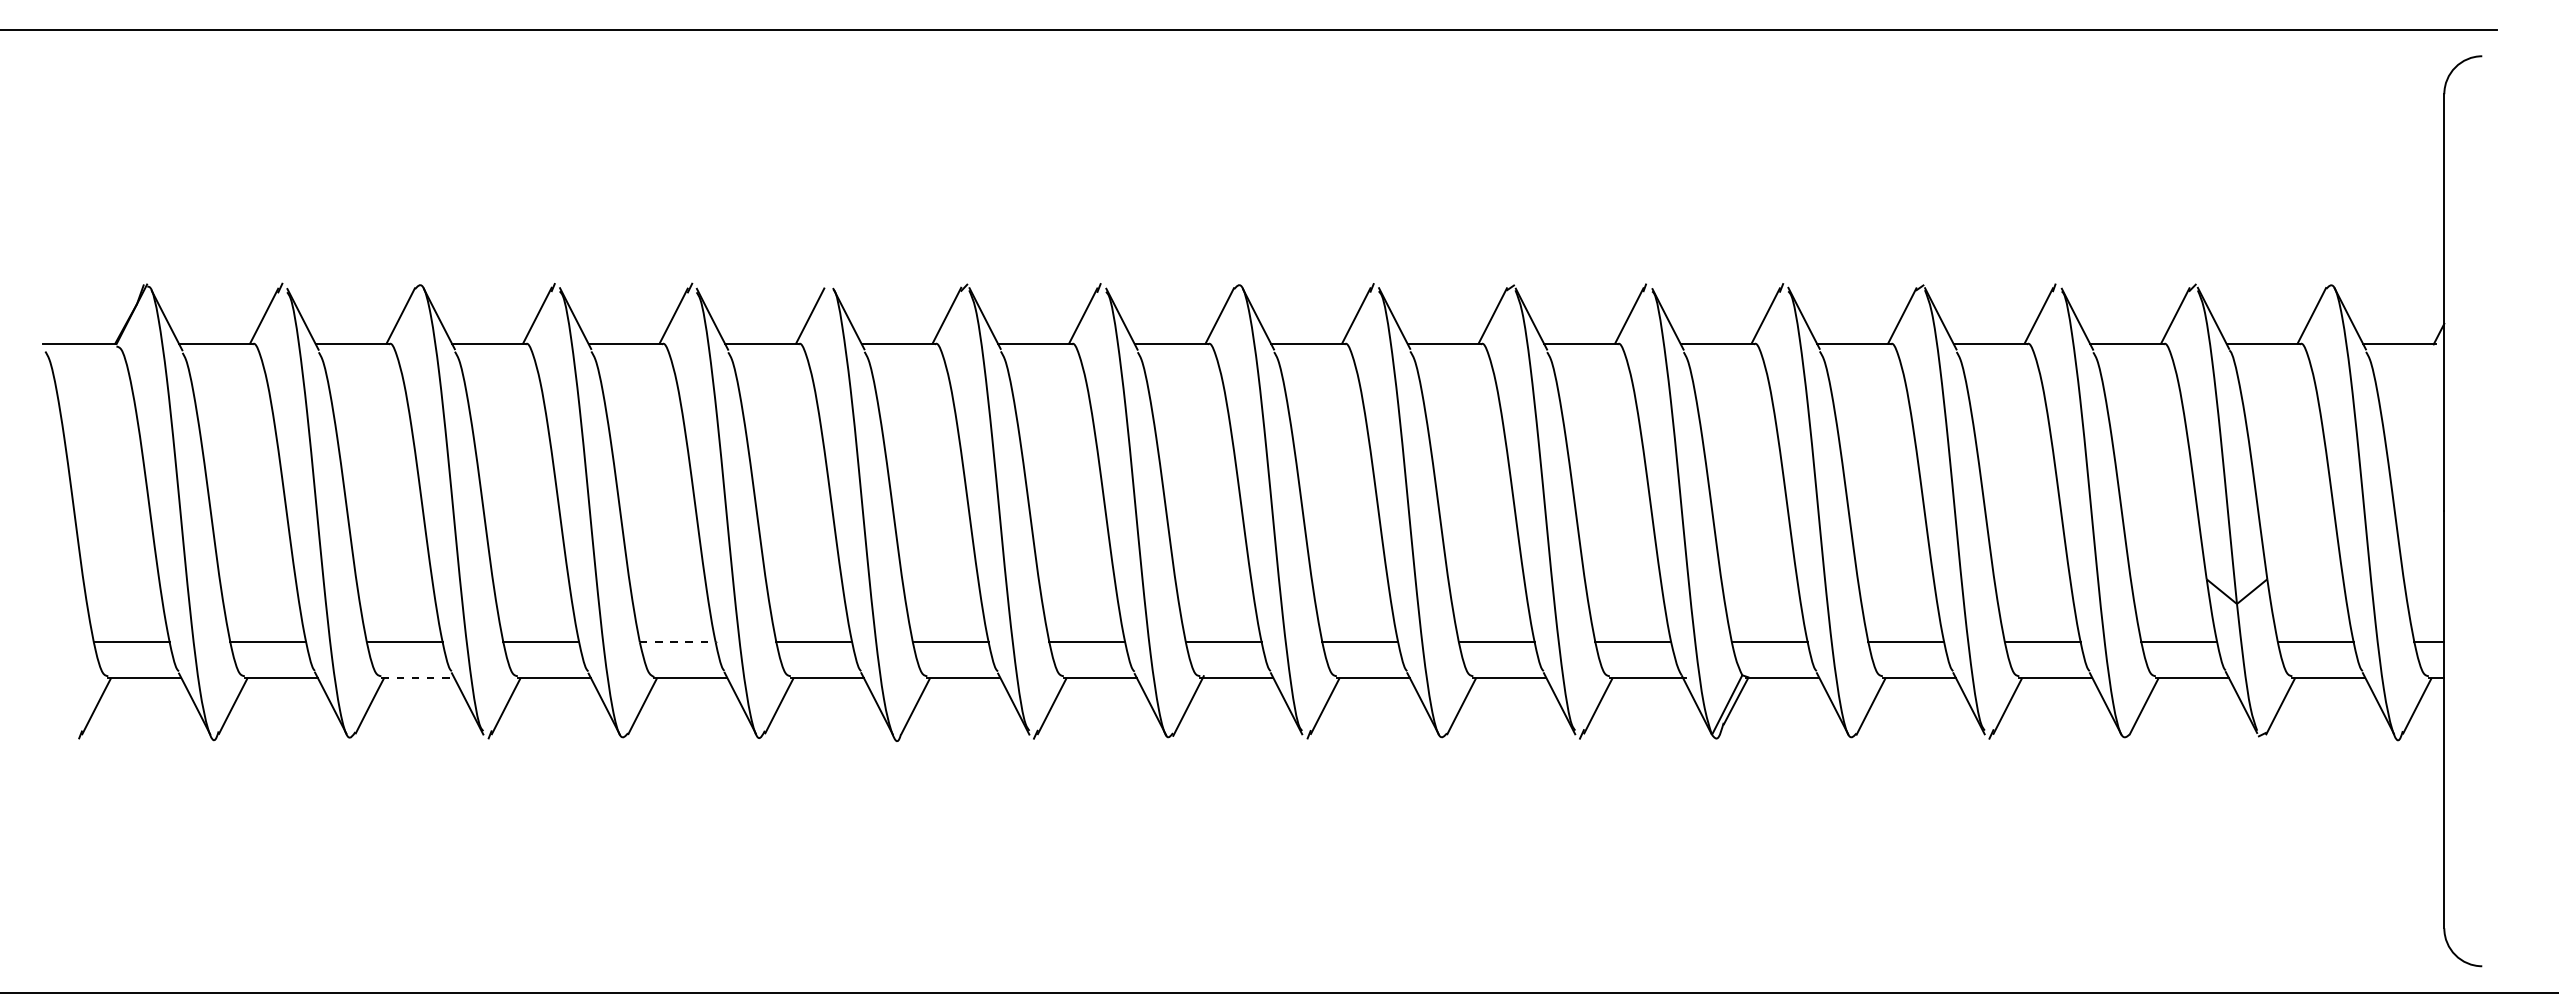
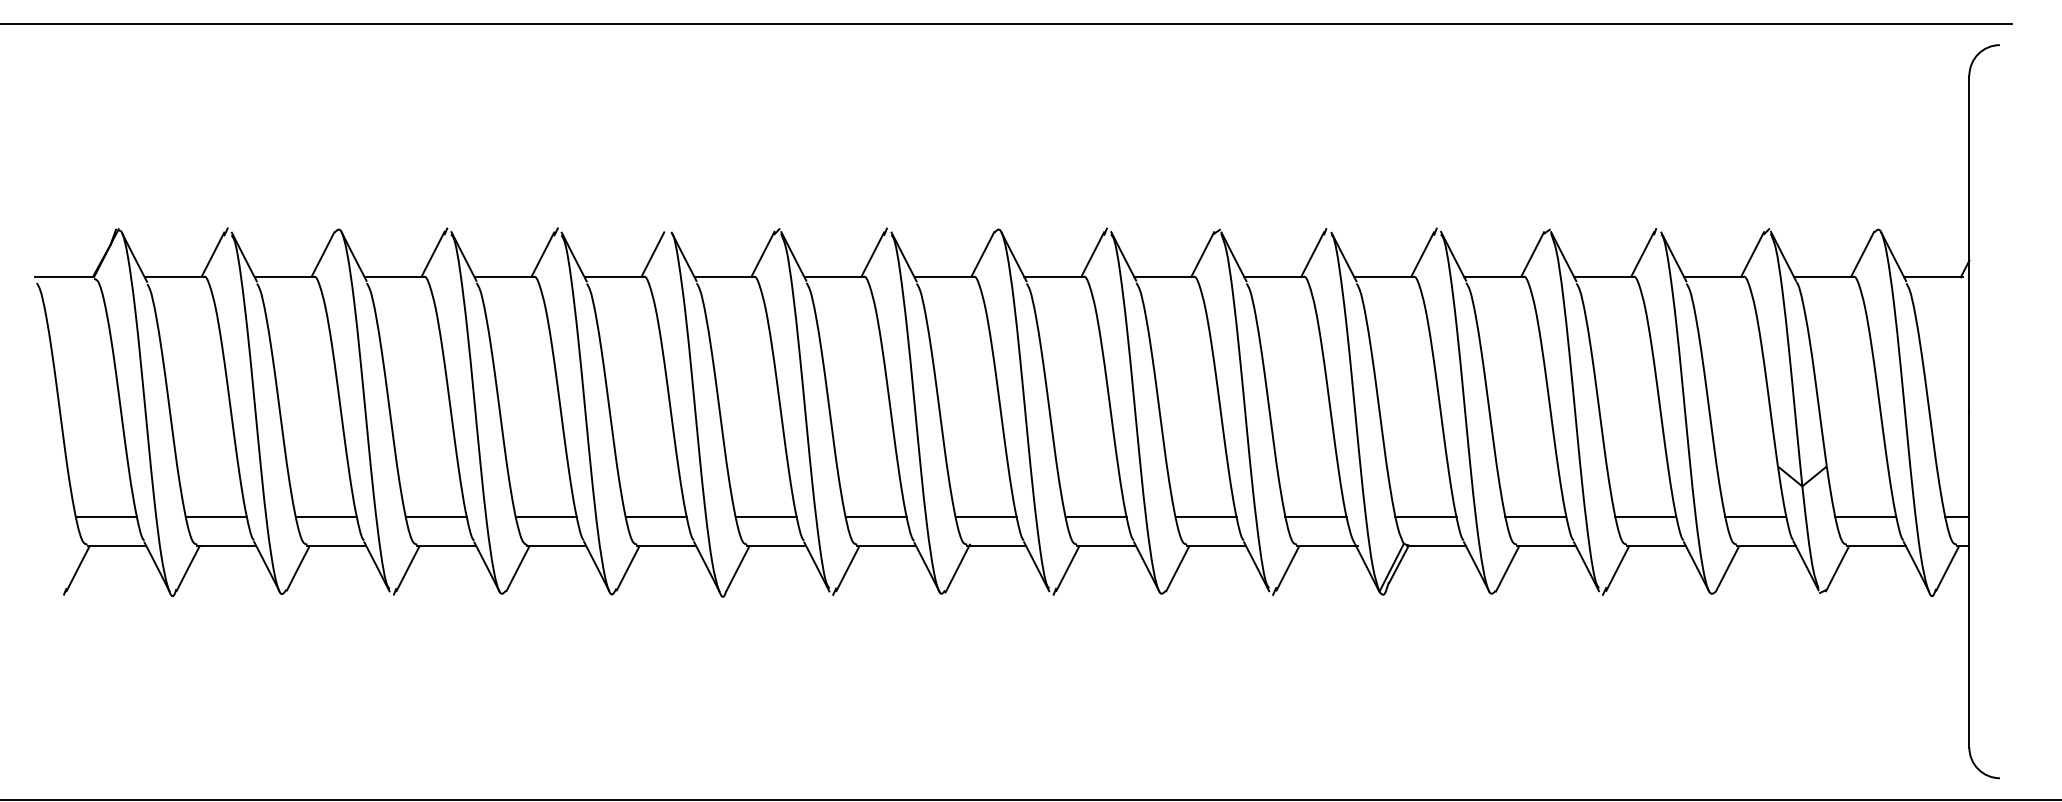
line: (677, 642) -> (546, 517), dashed -> solid
line: (417, 678) -> (336, 546), dashed -> solid

